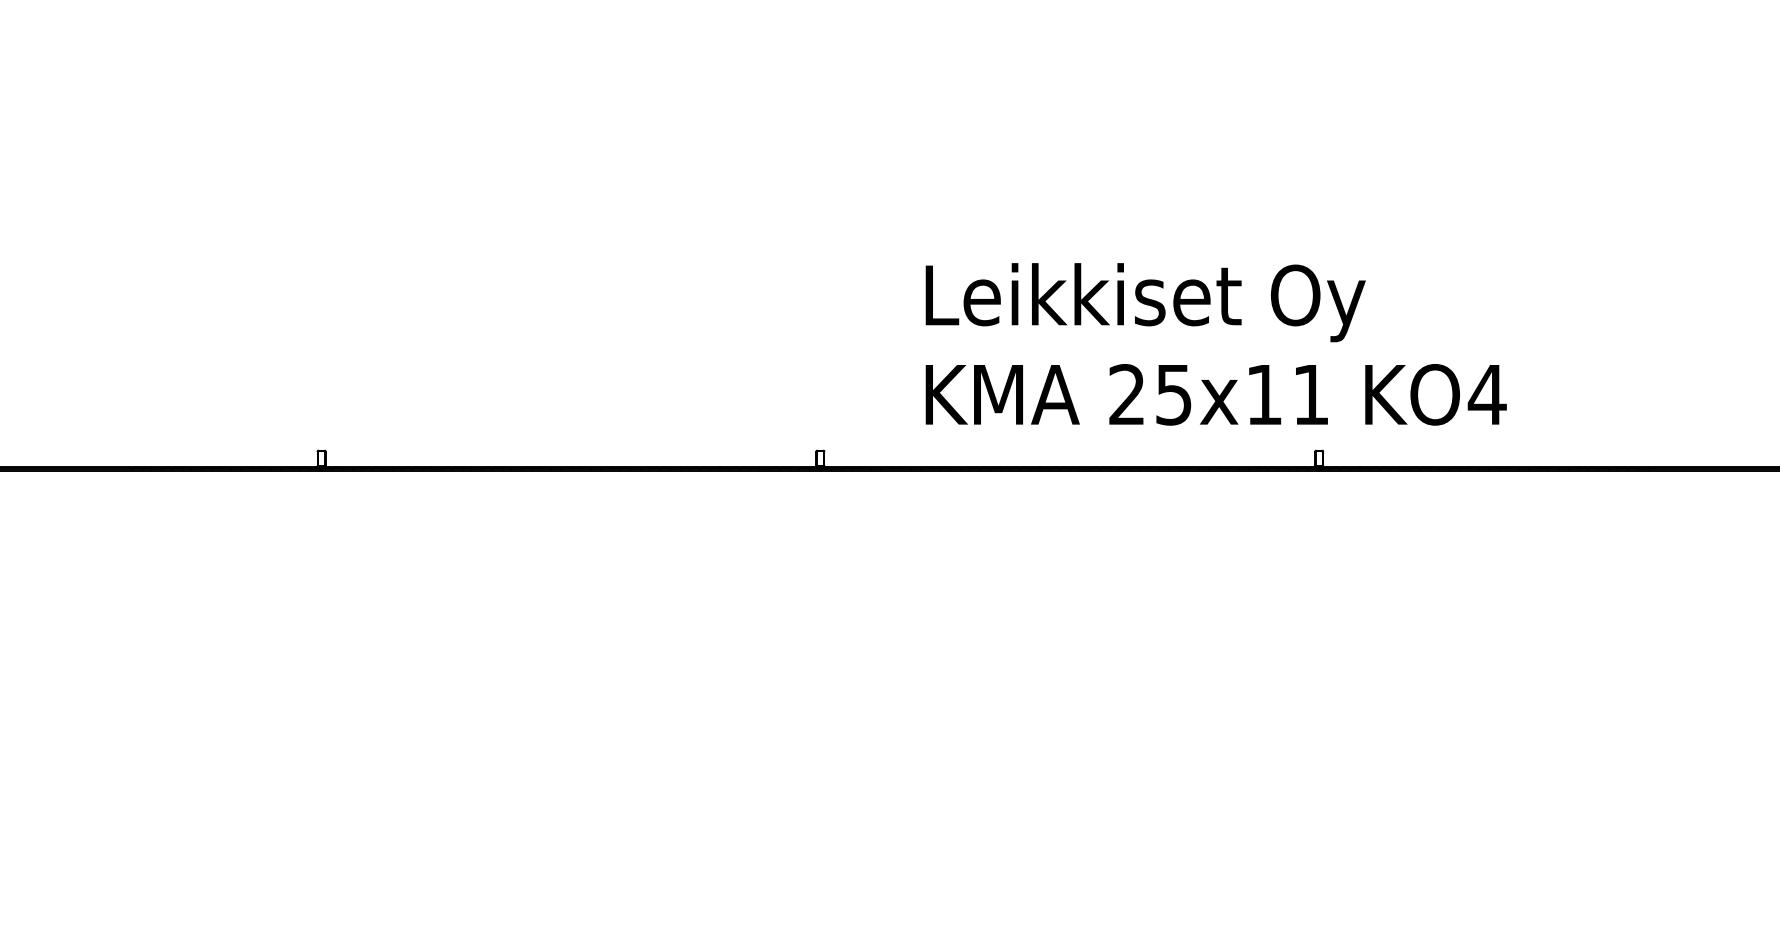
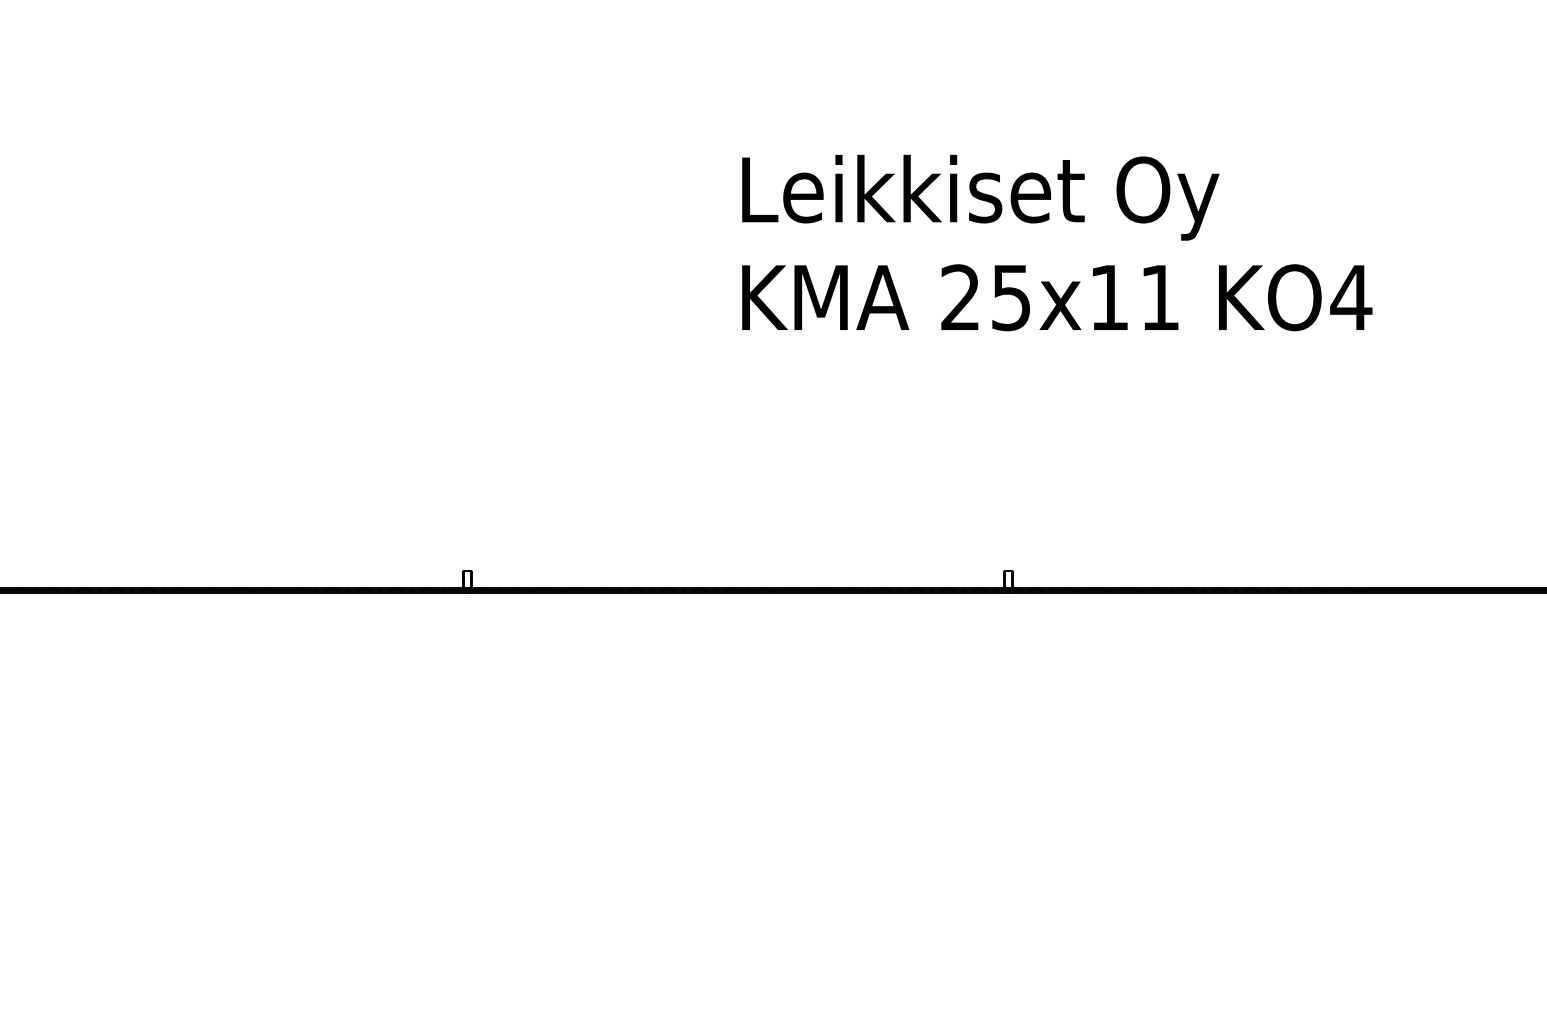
text: (1215, 344) -> (1056, 243), moved

